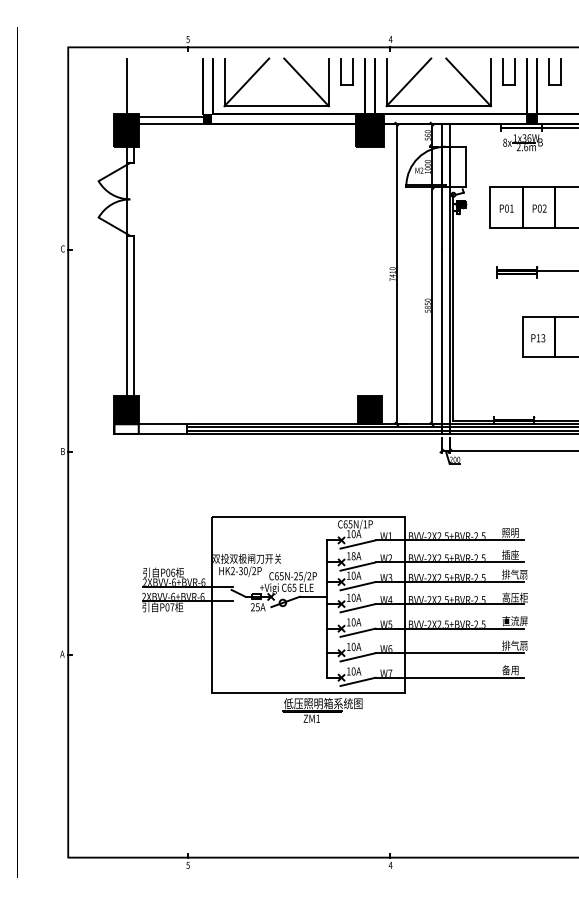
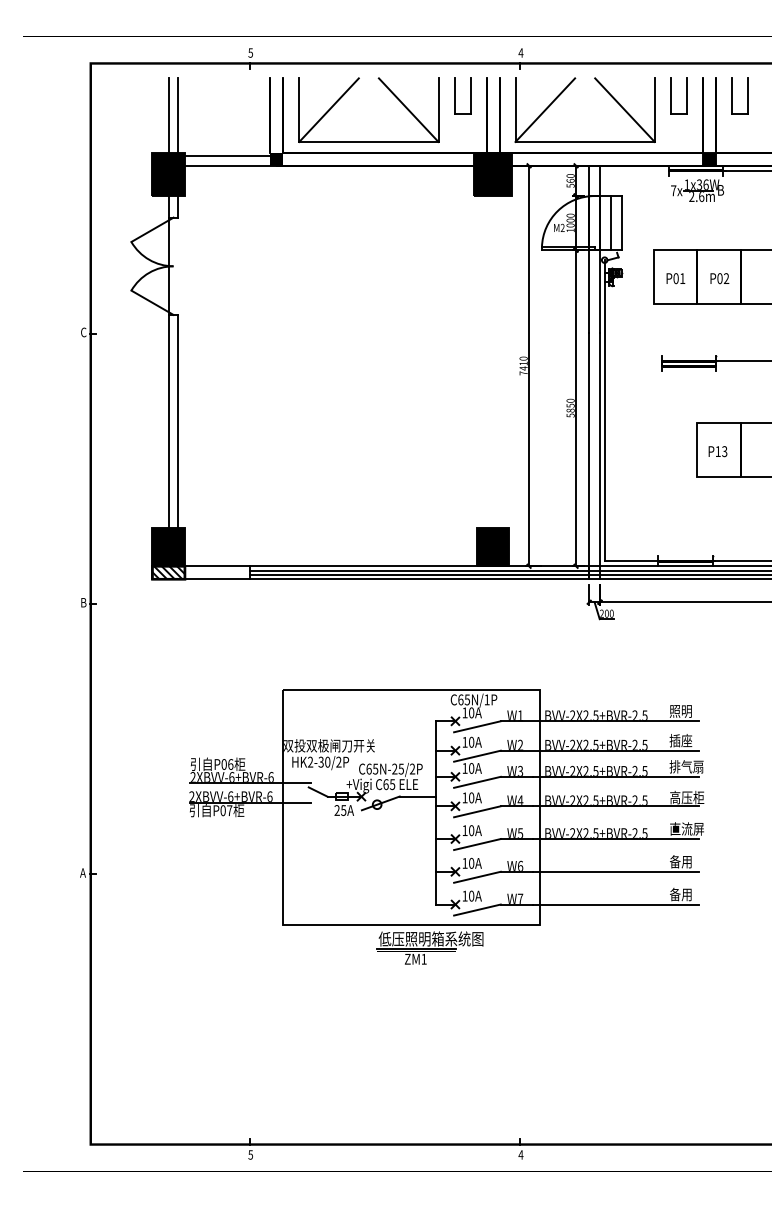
line: (133, 86) -> (178, 115), added
text: (504, 142) -> (673, 190), 8x -> 7x
line: (457, 167) -> (610, 223), added
hatch: (126, 428) -> (168, 572), added
text: (353, 556) -> (471, 742), 18A -> 10A
text: (514, 645) -> (686, 861), 排气扇 -> 备用

